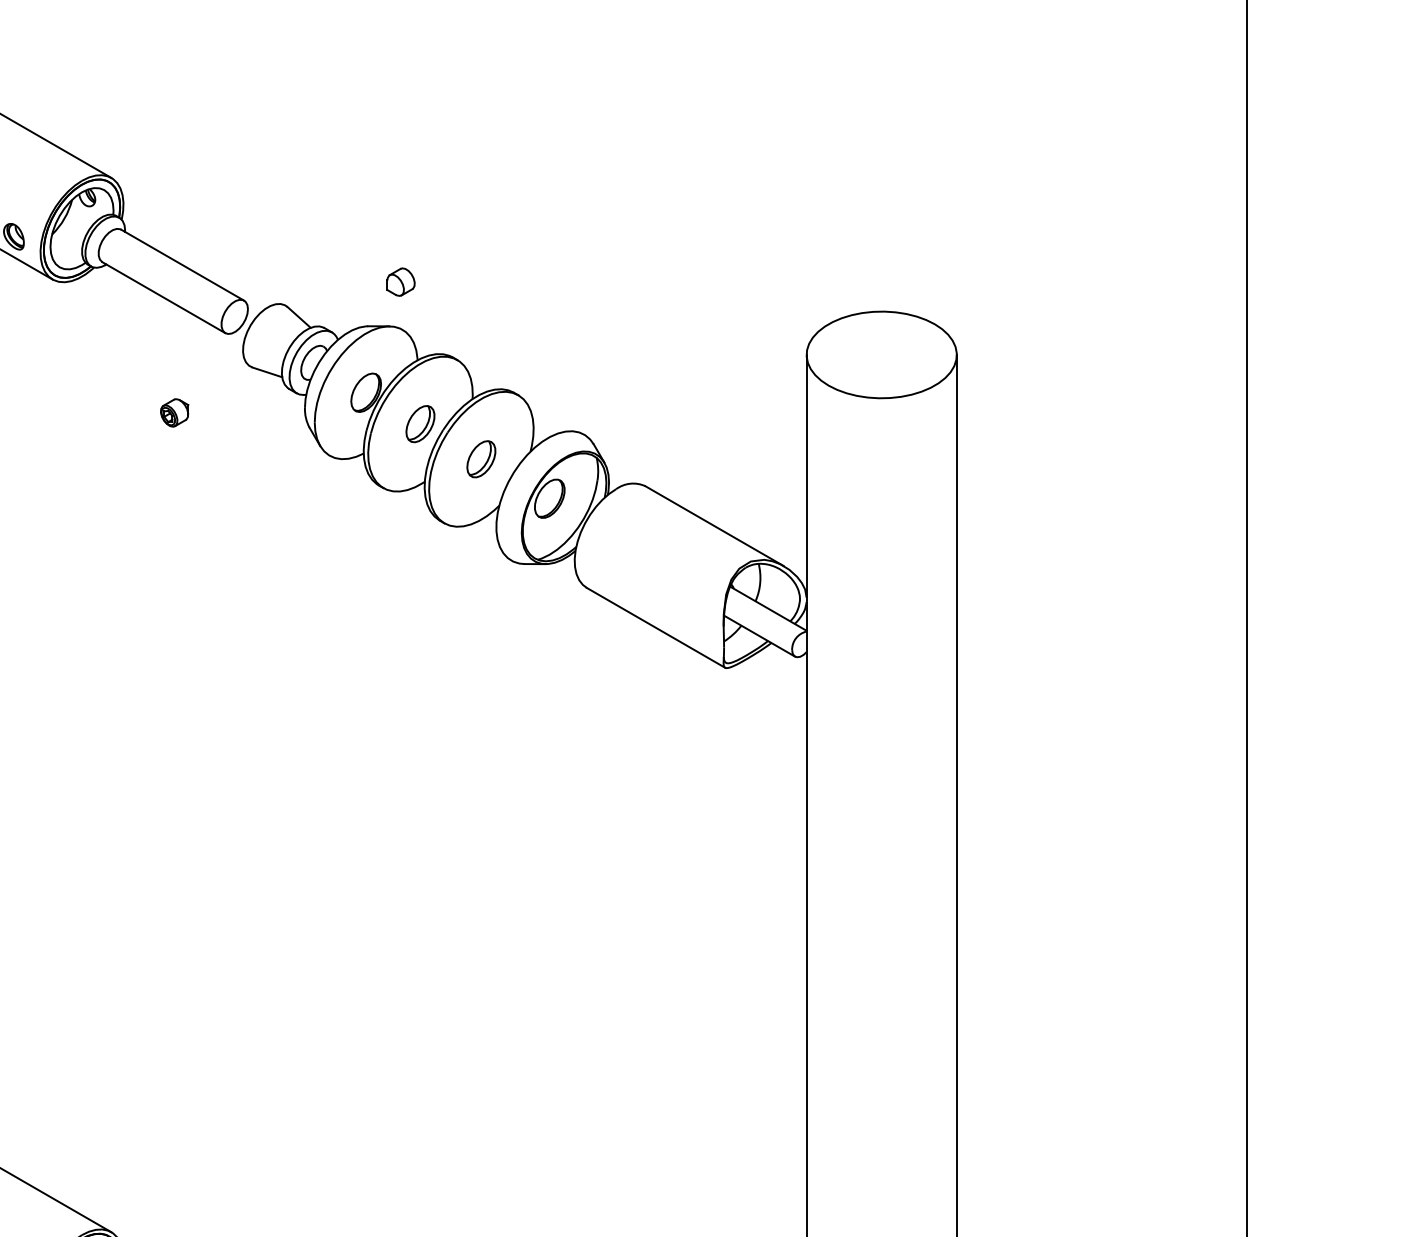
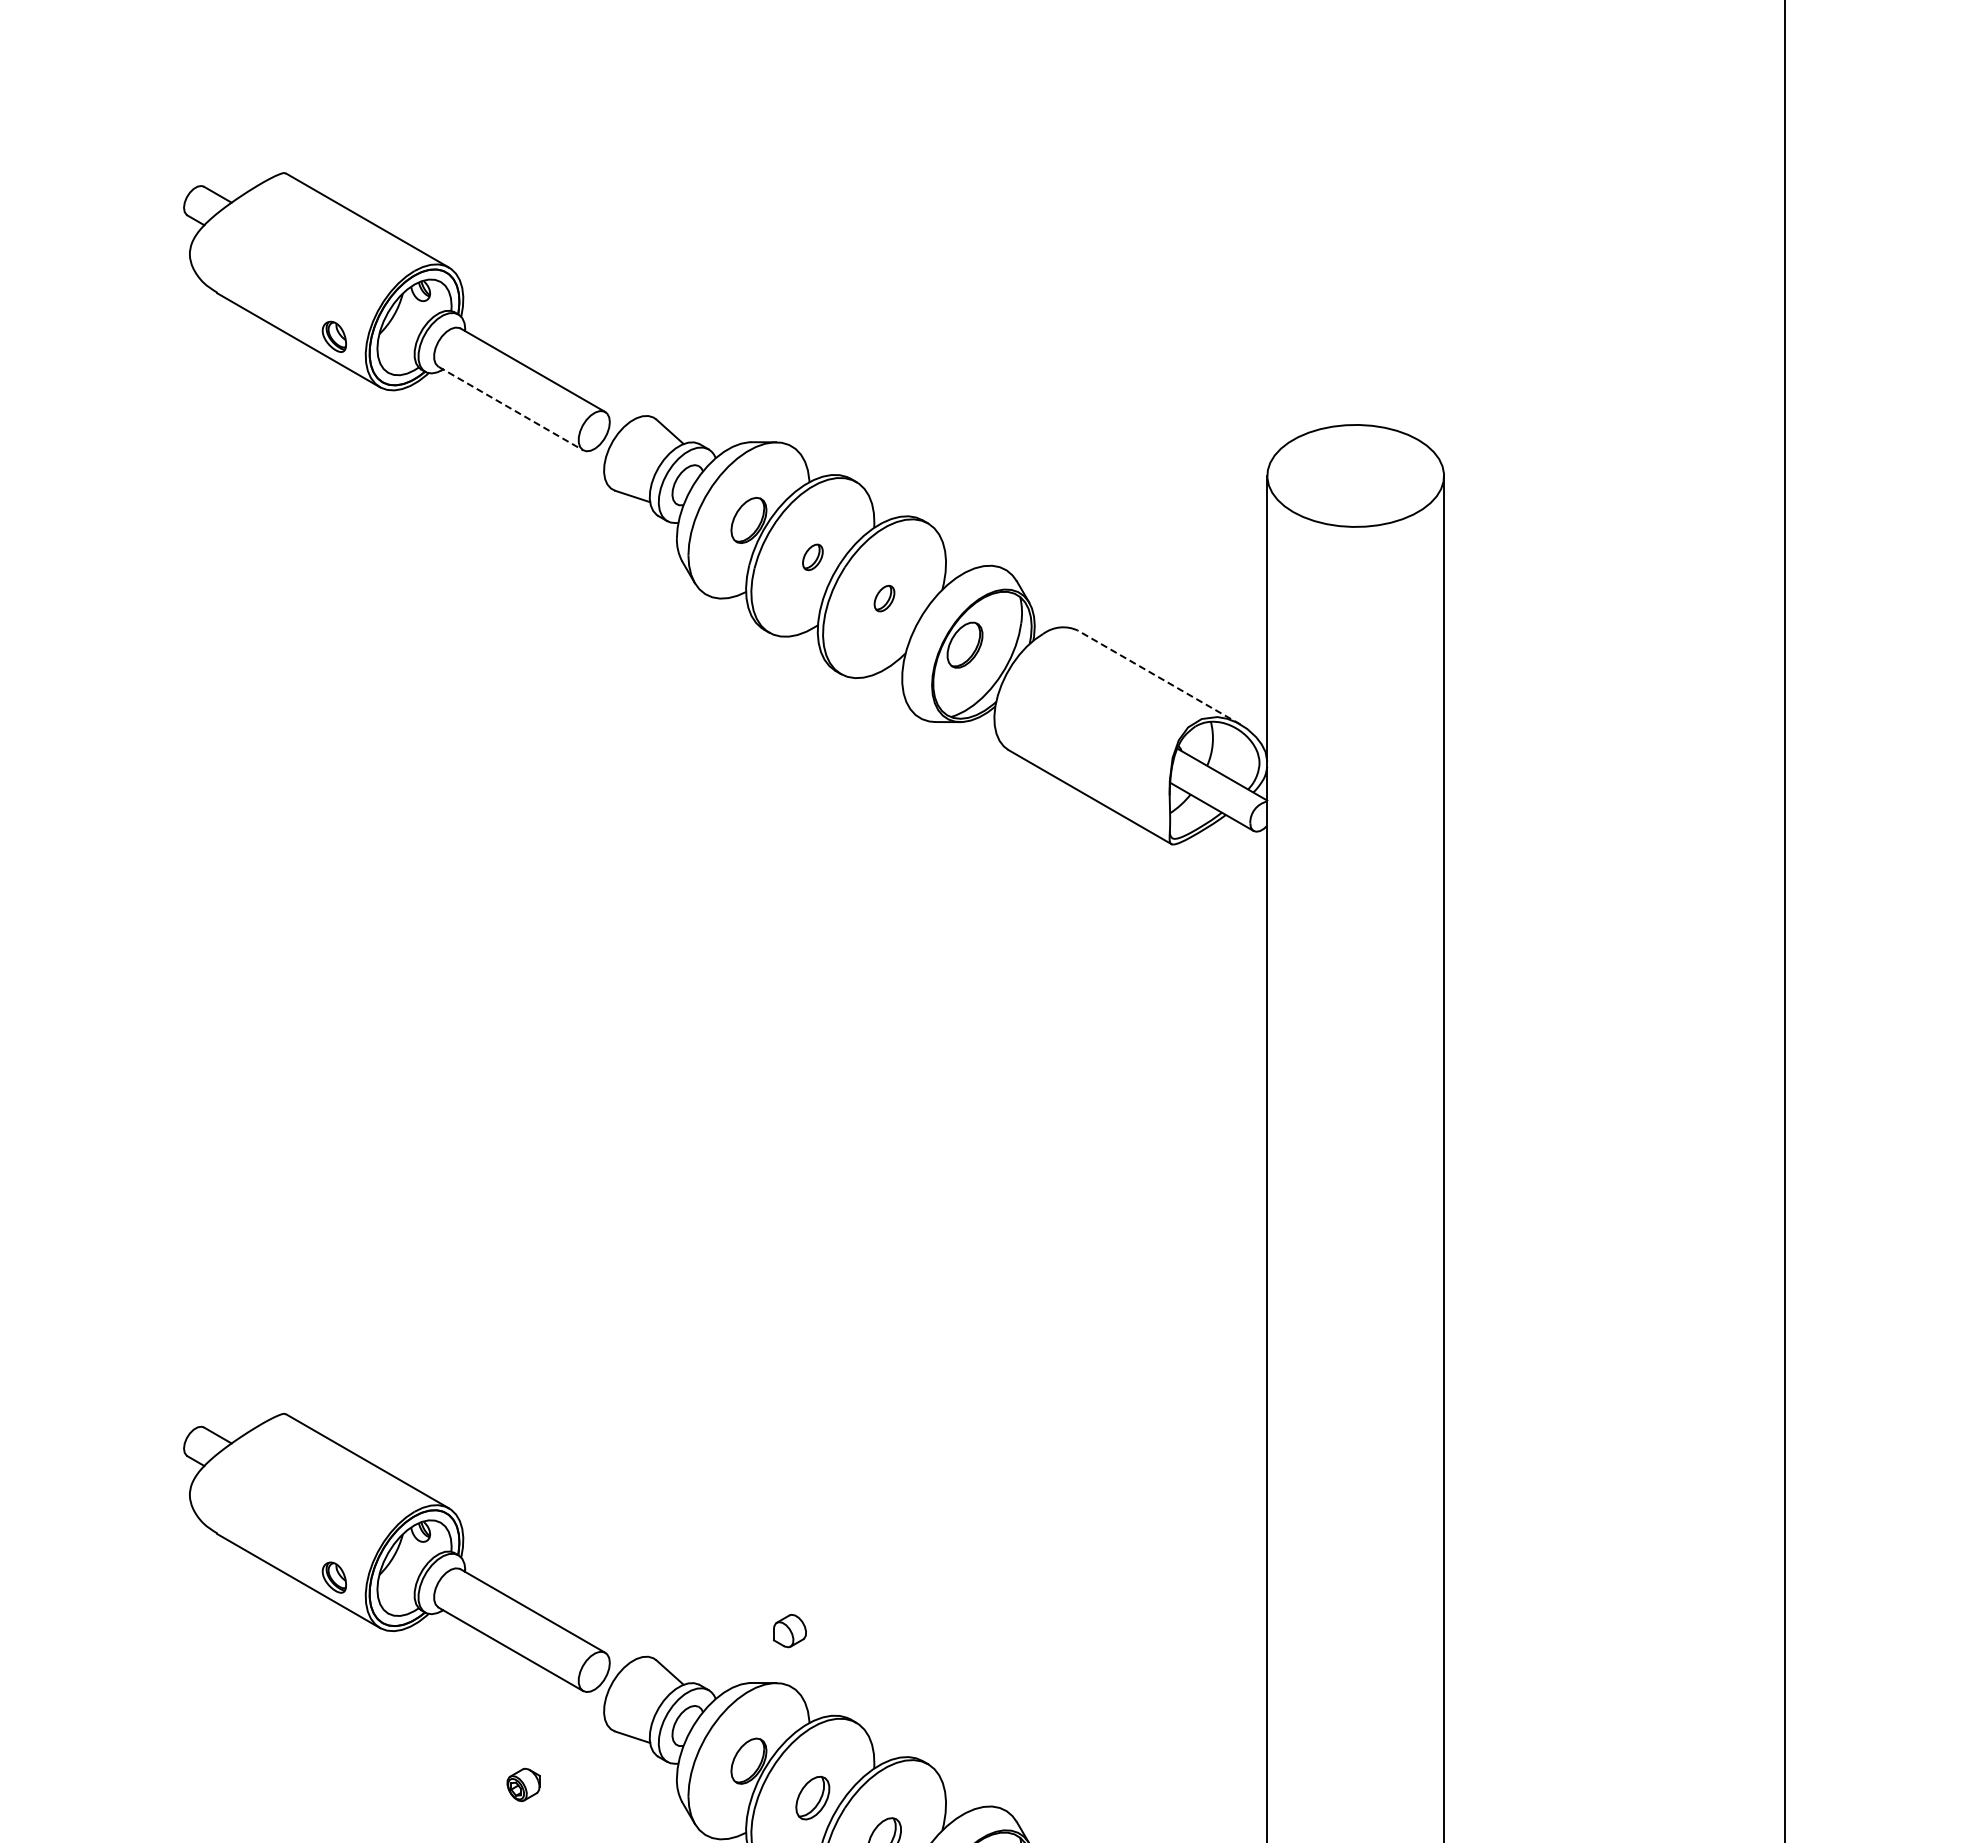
part: (400, 282) -> (789, 390), removed
line: (164, 297) -> (511, 408), solid -> dashed
part: (174, 413) -> (523, 544), removed
part: (420, 424) -> (812, 557), size x0.6
part: (481, 459) -> (884, 598), size x0.6
line: (715, 526) -> (1159, 677), solid -> dashed

